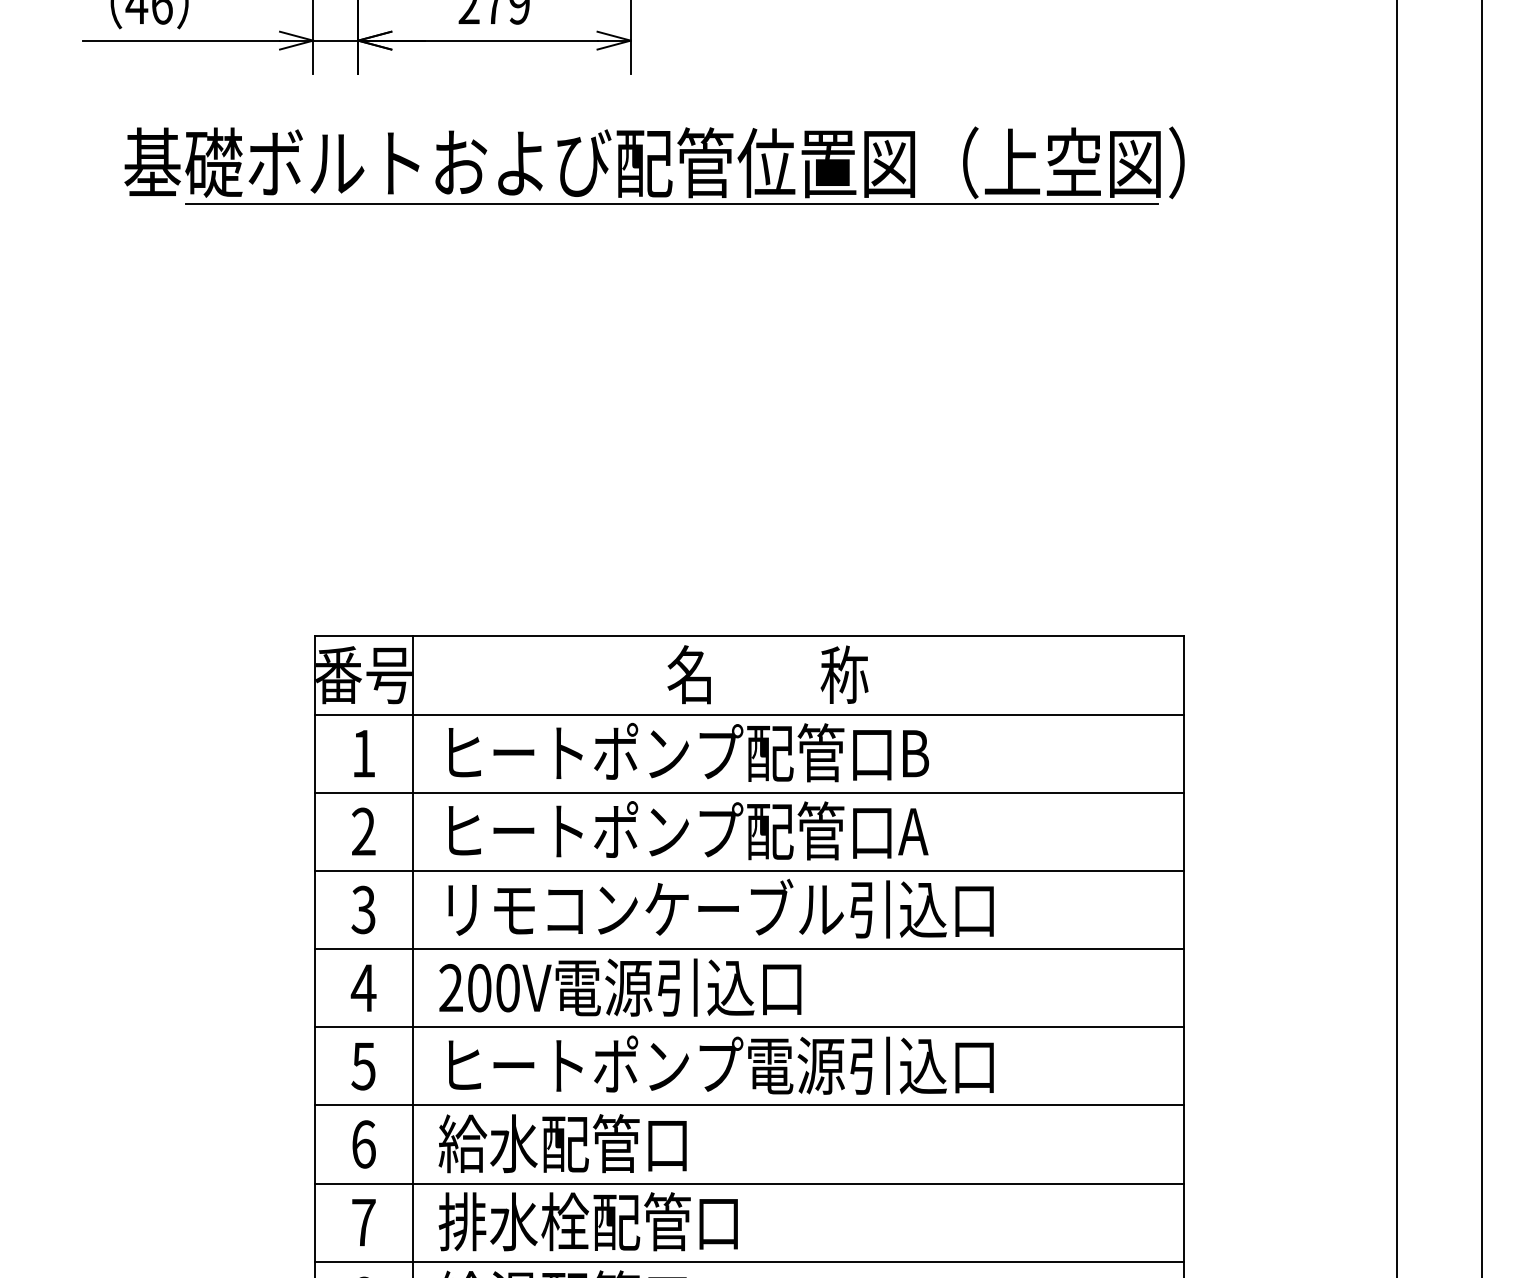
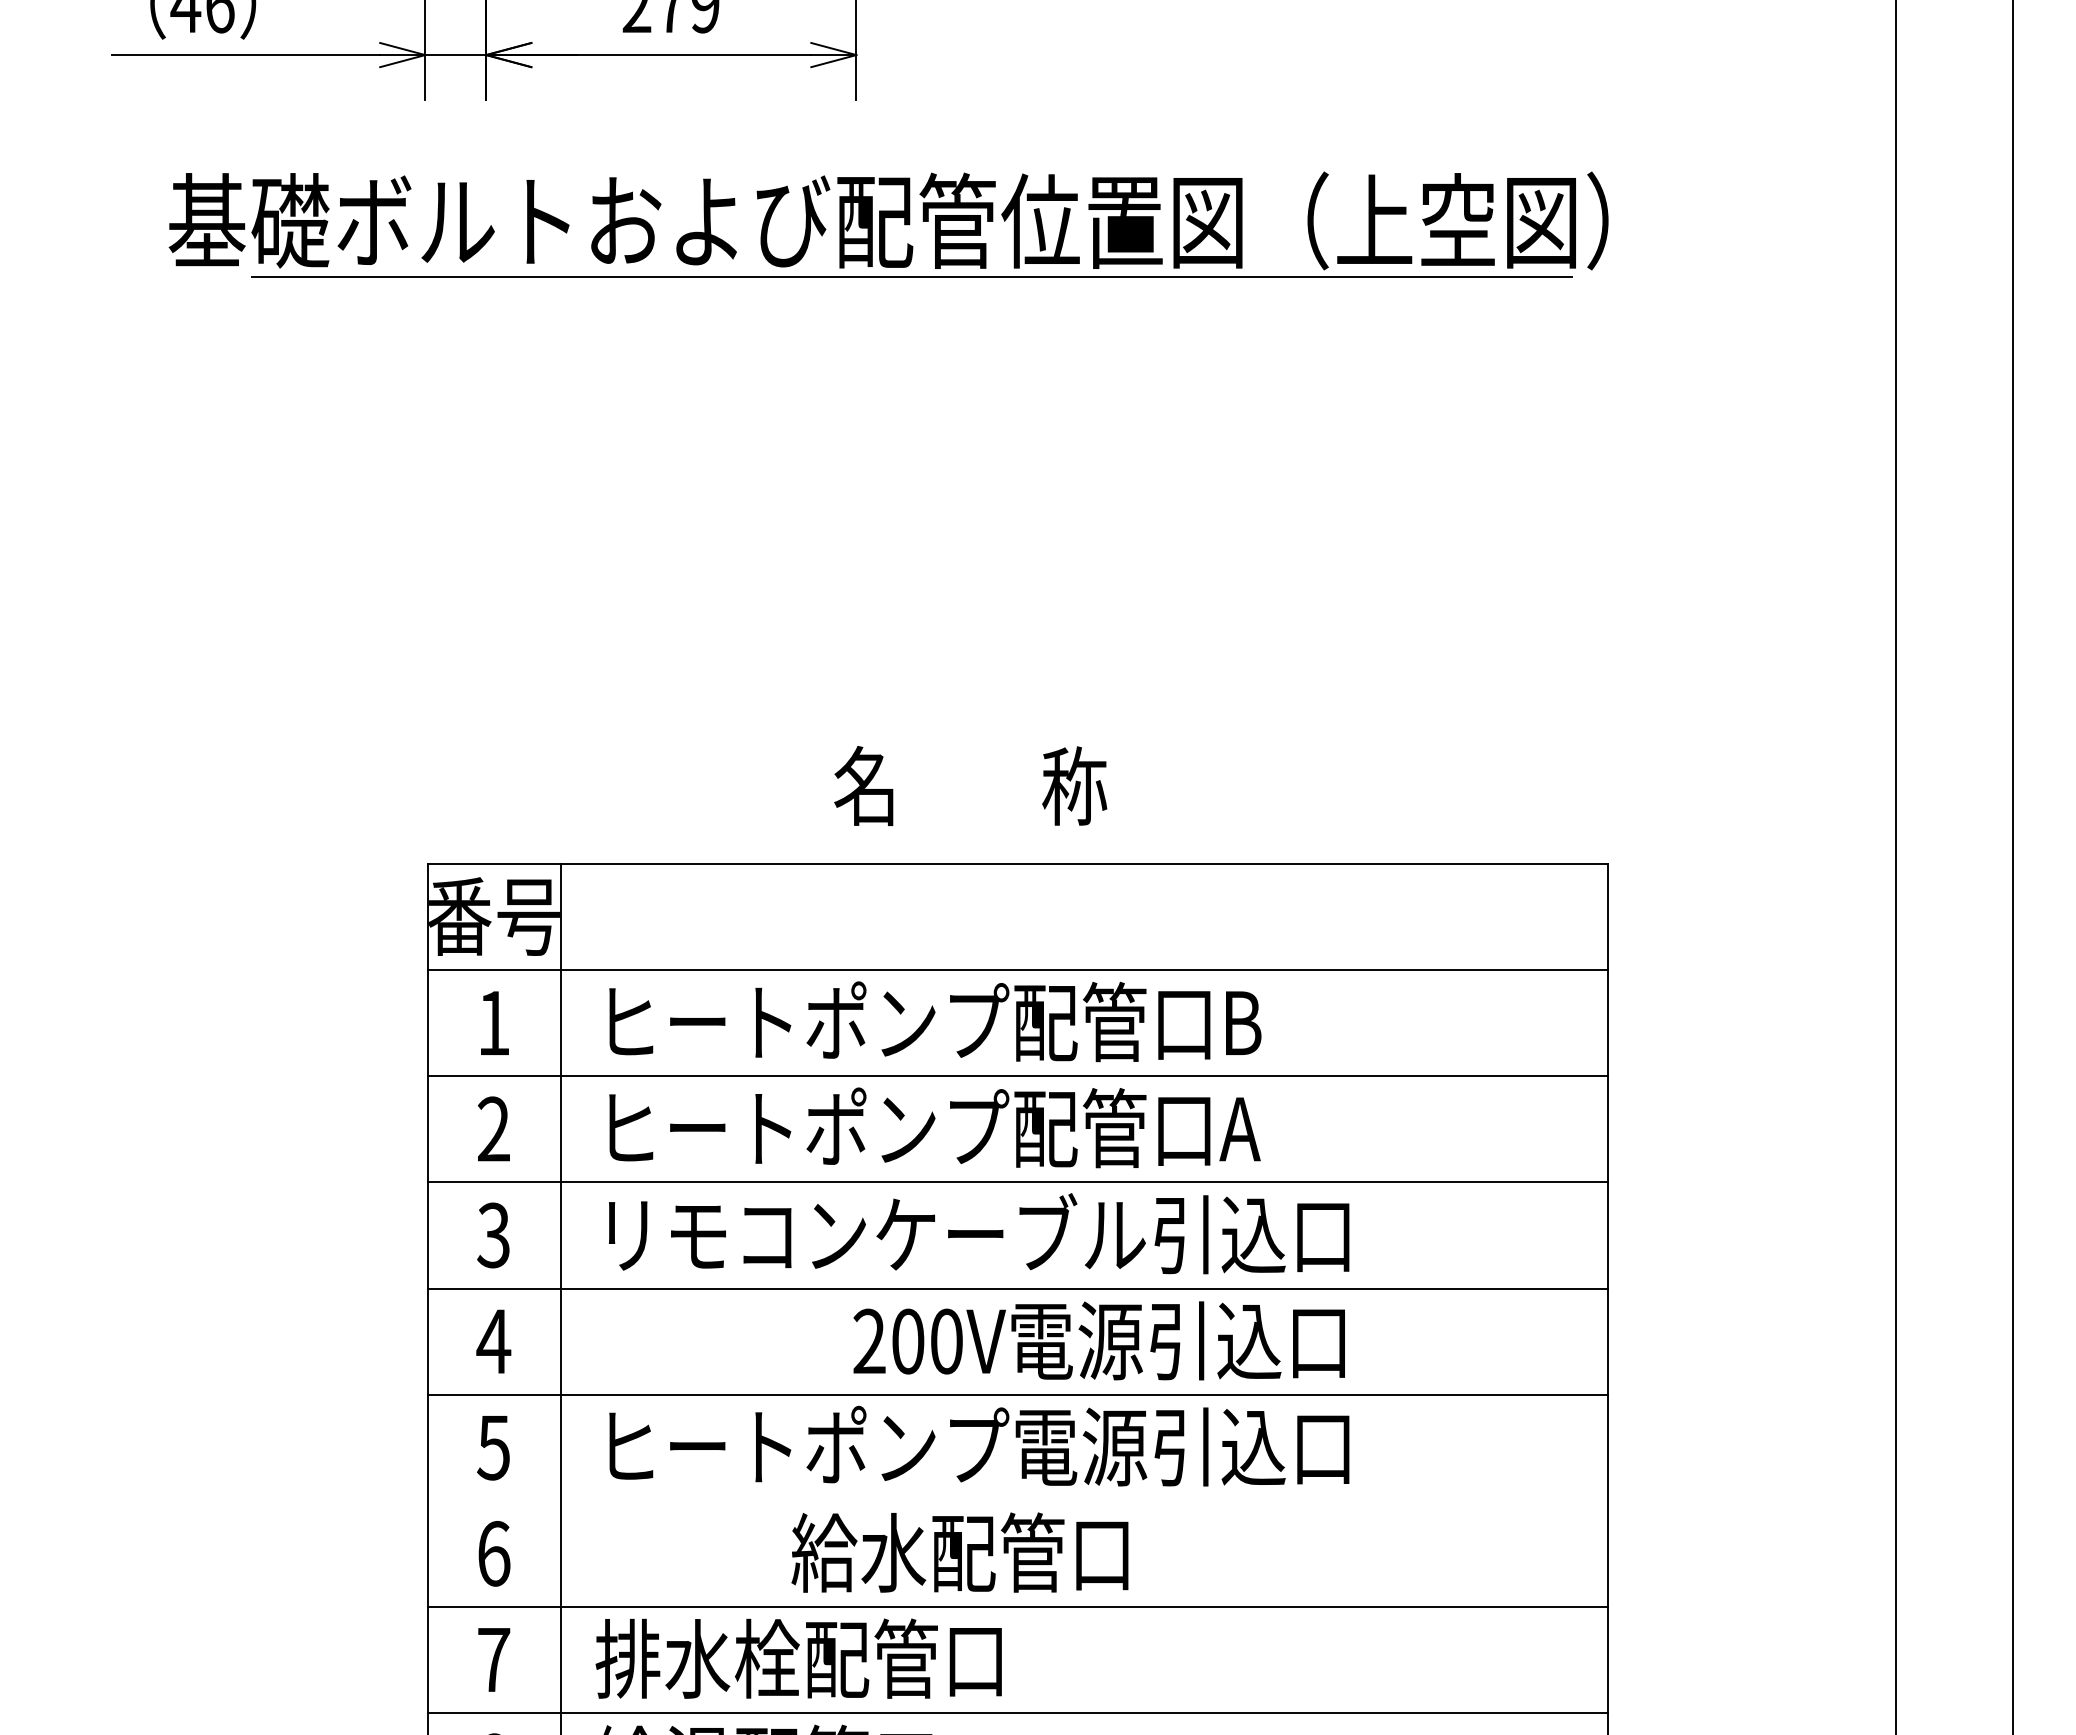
text: (767, 674) -> (970, 785), moved
text: (619, 987) -> (1098, 1340), moved
line: (749, 1105) -> (1017, 1500), removed
text: (562, 1143) -> (959, 1552), moved

